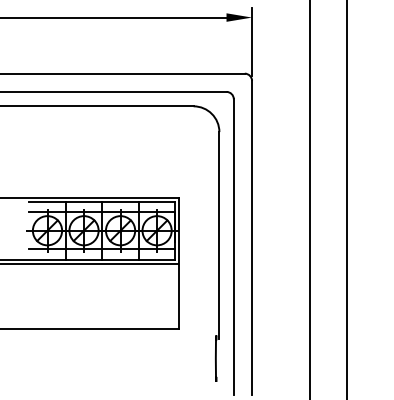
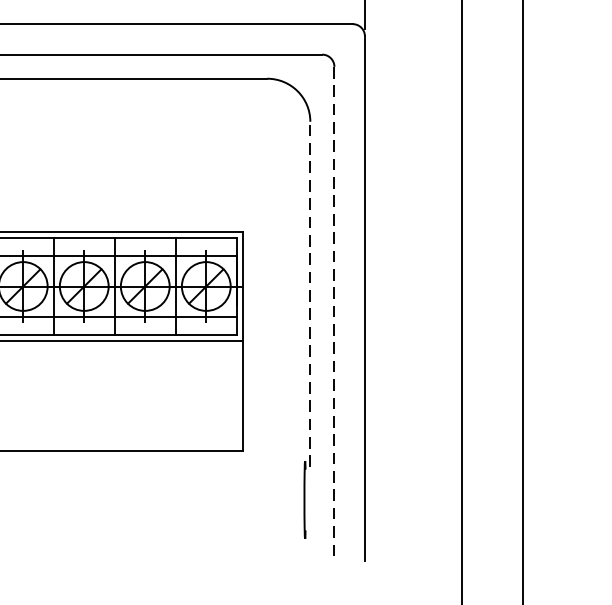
line: (219, 234) -> (310, 292), solid -> dashed
line: (233, 247) -> (333, 314), solid -> dashed

